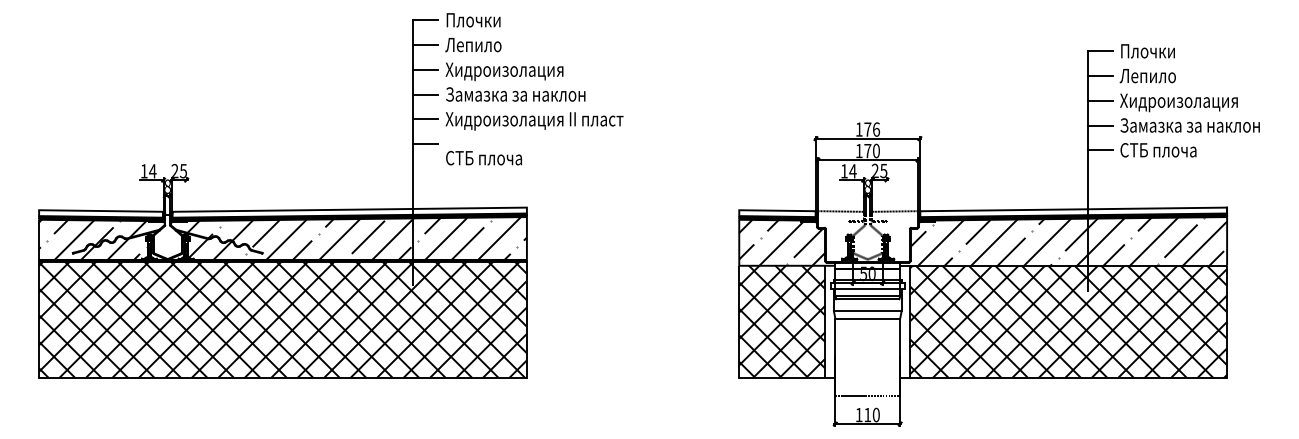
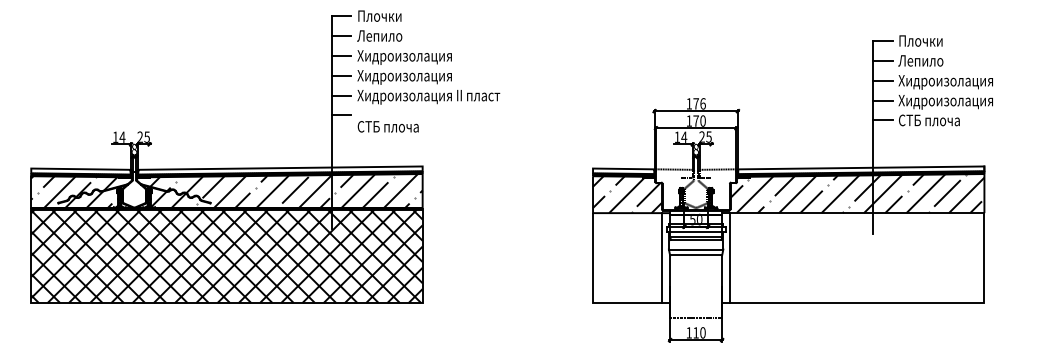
text: (515, 95) -> (413, 76), Замазка за наклон -> Хидроизолация
text: (1189, 126) -> (954, 101), Замазка за наклон -> Хидроизолация
hatch: (782, 321) -> (627, 257), removed
hatch: (1068, 322) -> (857, 258), removed

